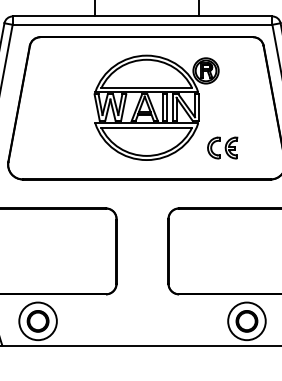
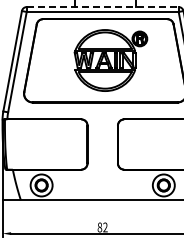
line: (142, 17) -> (102, 7), solid -> dashed
part: (222, 148) -> (149, 84), removed

